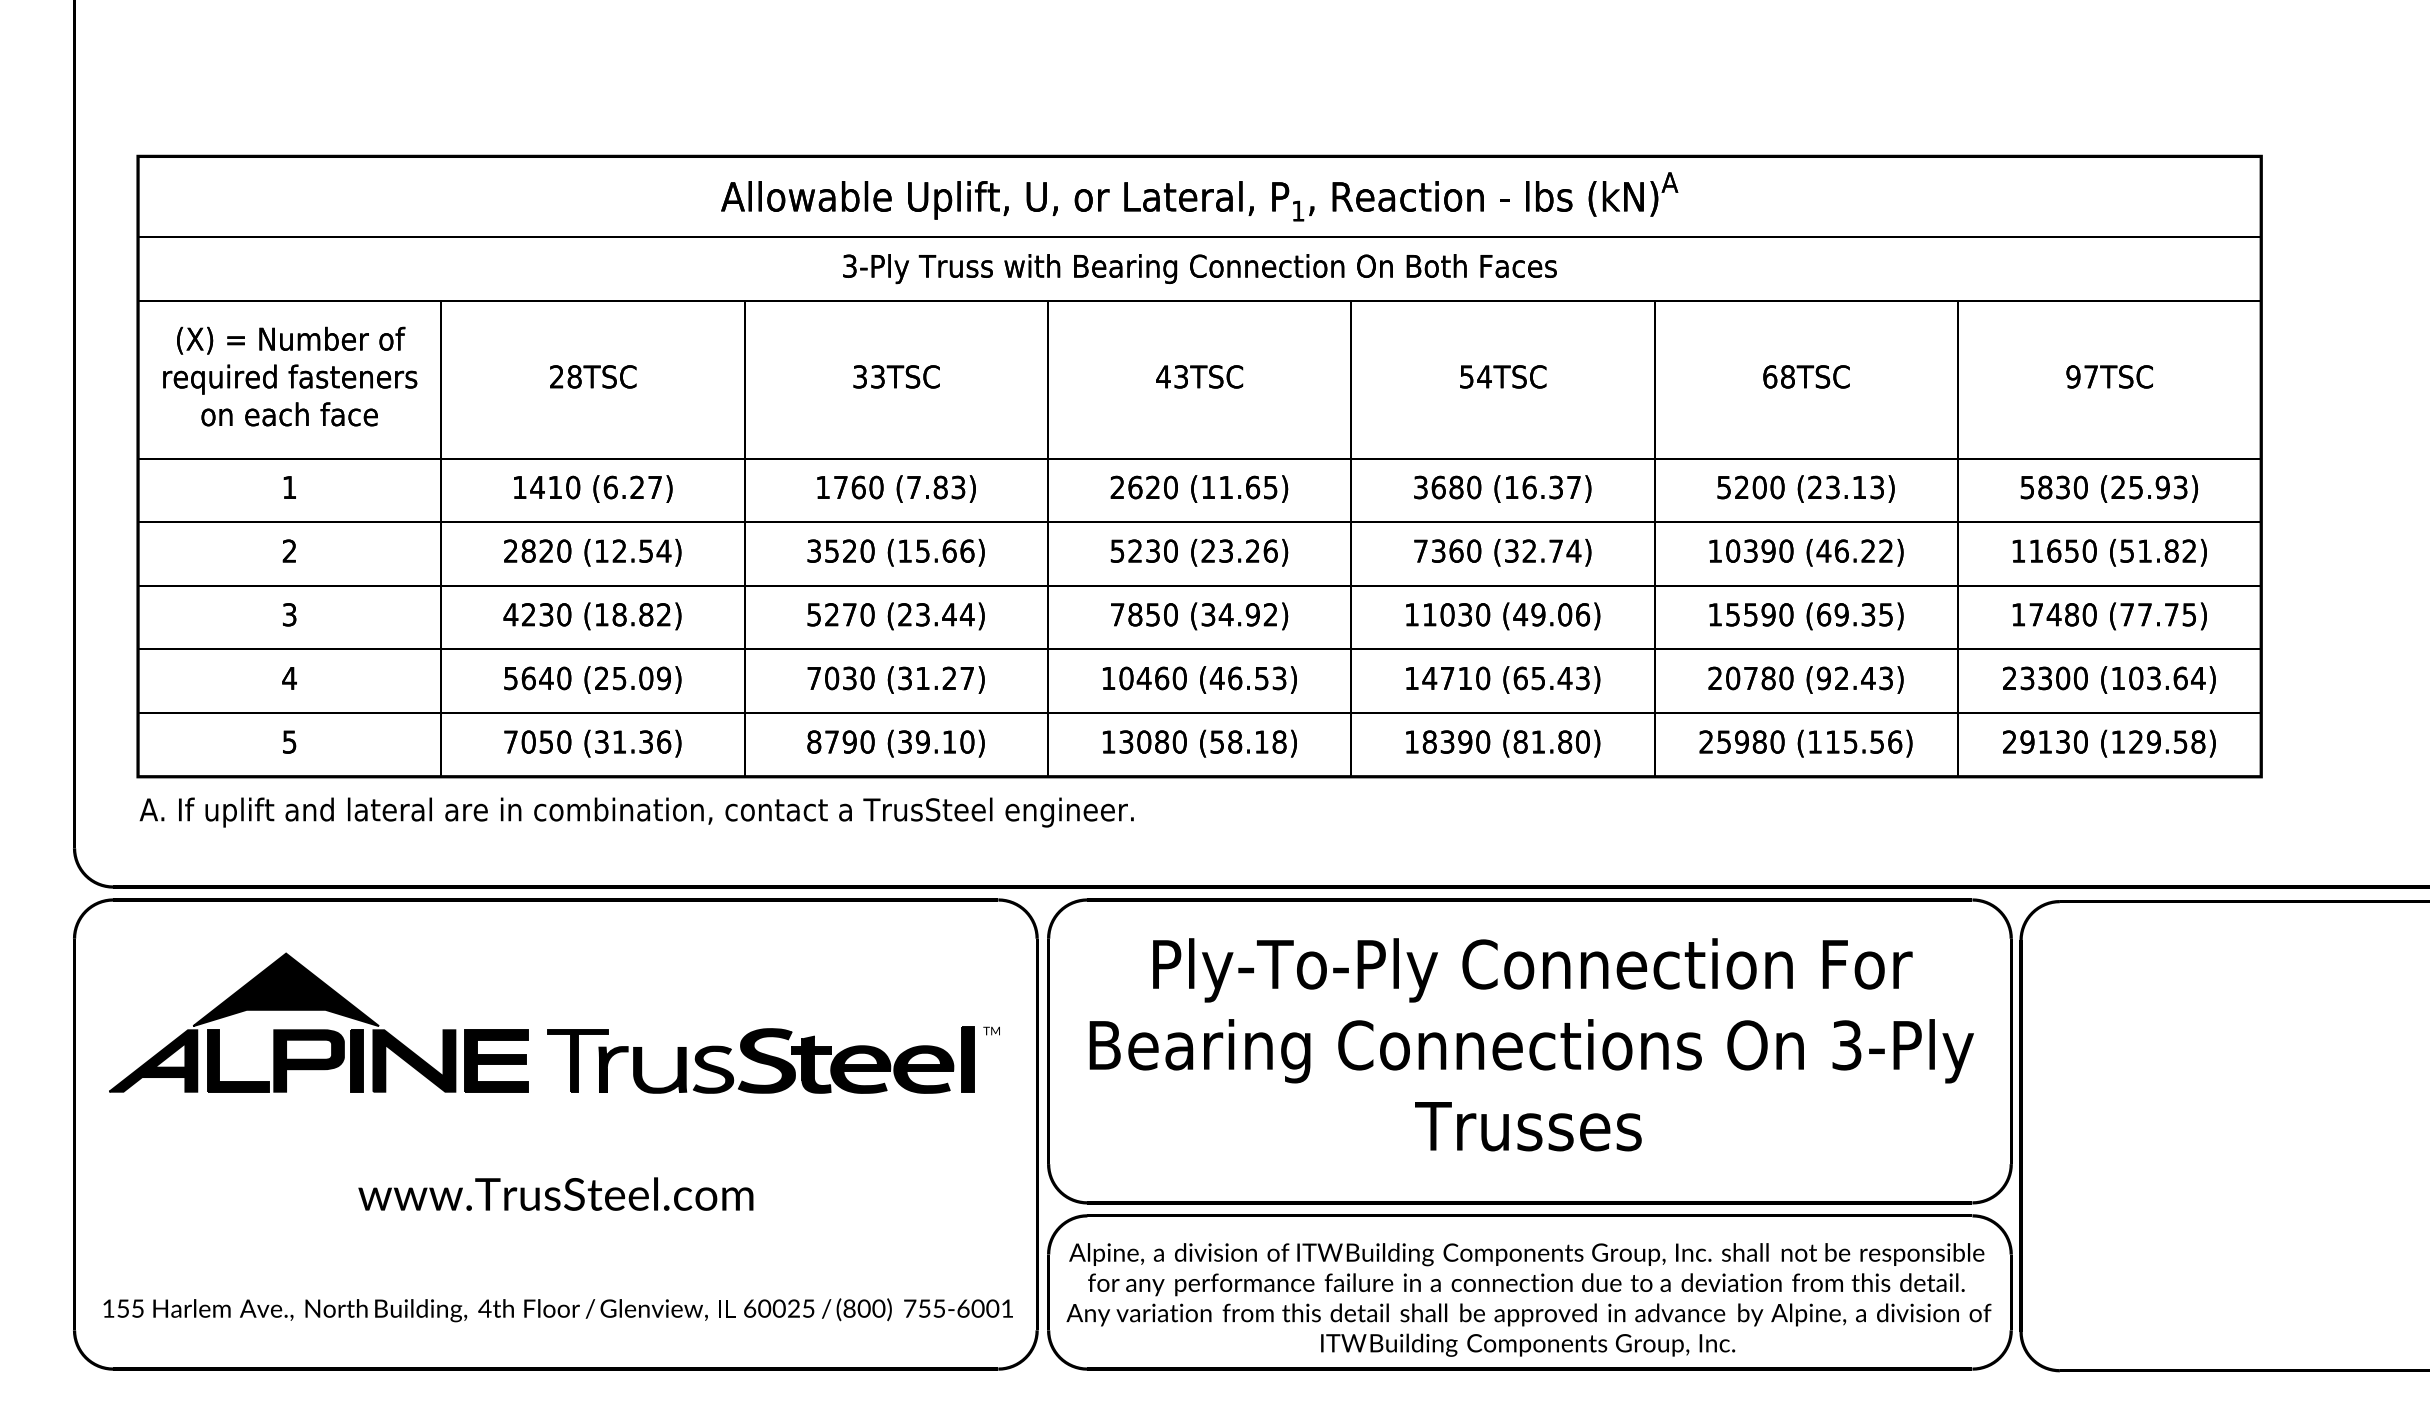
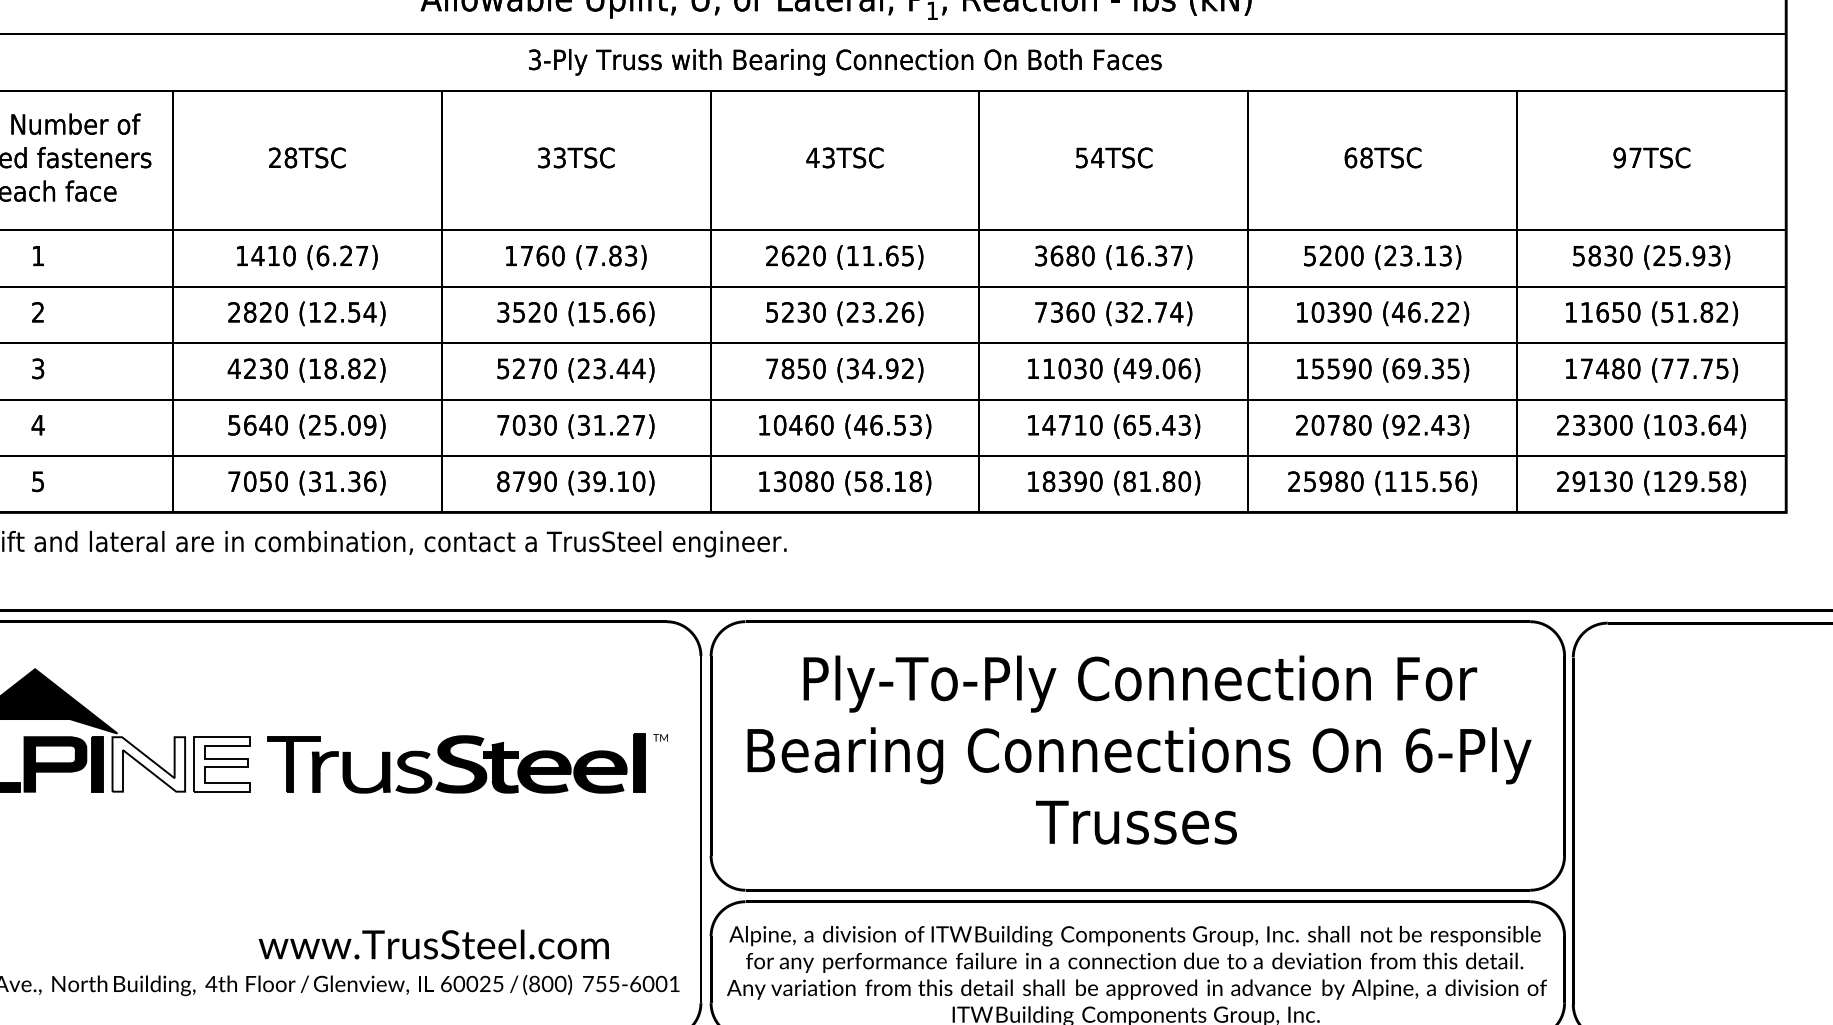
text: (1847, 1045) -> (1419, 750), 3-Ply -> 6-Ply
fill: (414, 1060) -> (148, 764), removed
fill: (496, 1060) -> (221, 764), removed
text: (555, 1193) -> (433, 943), moved

